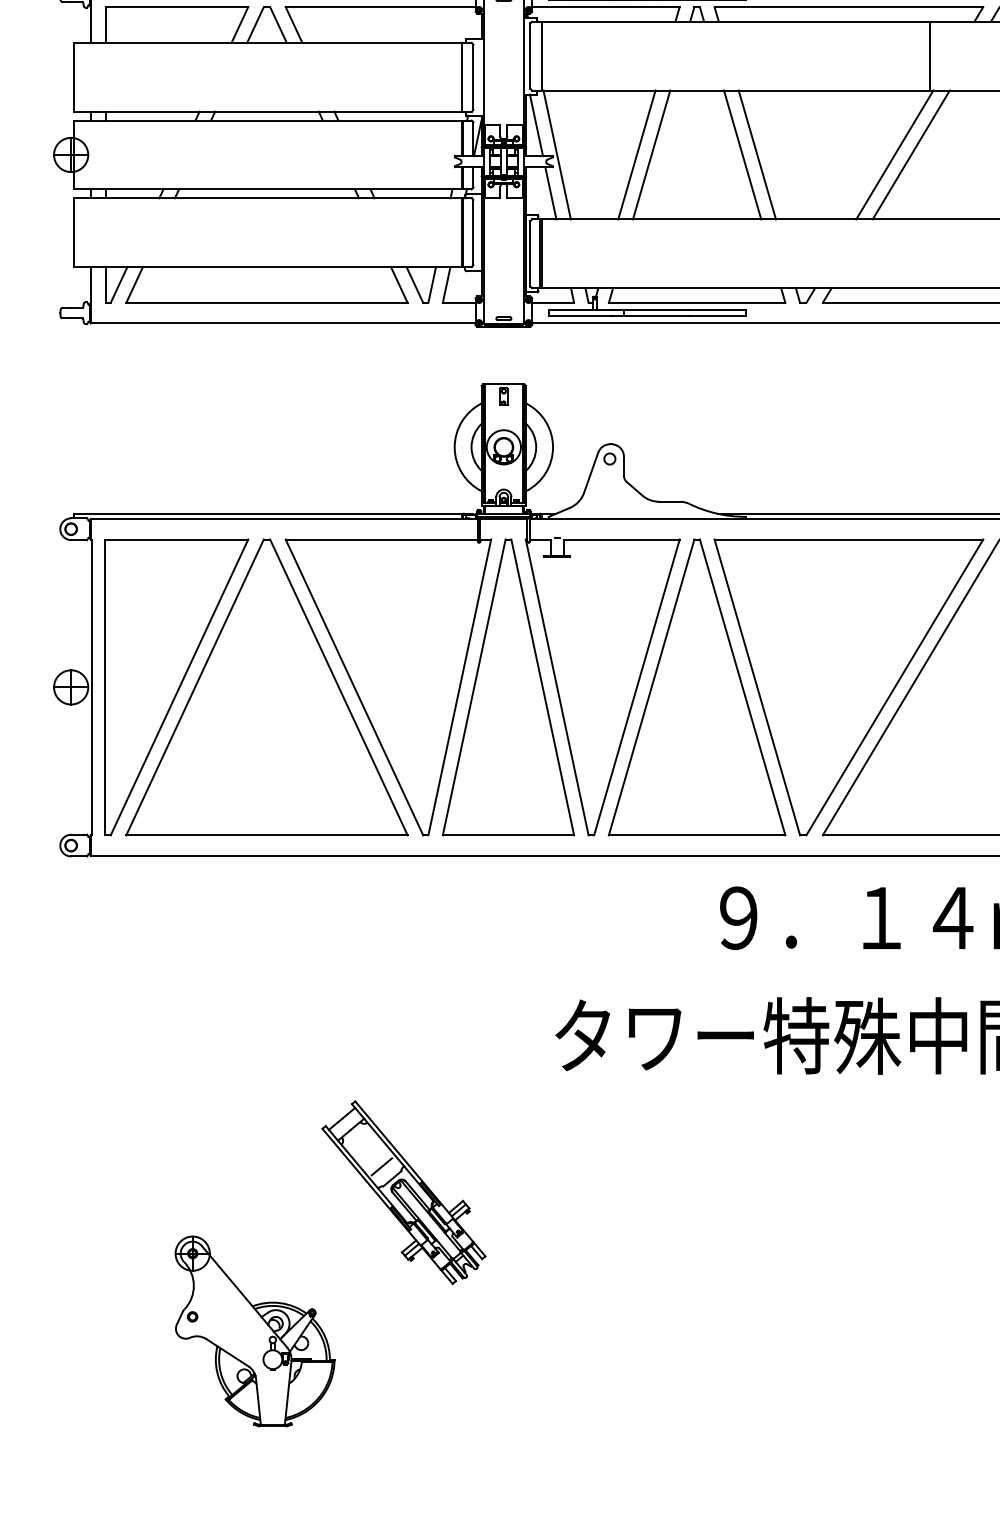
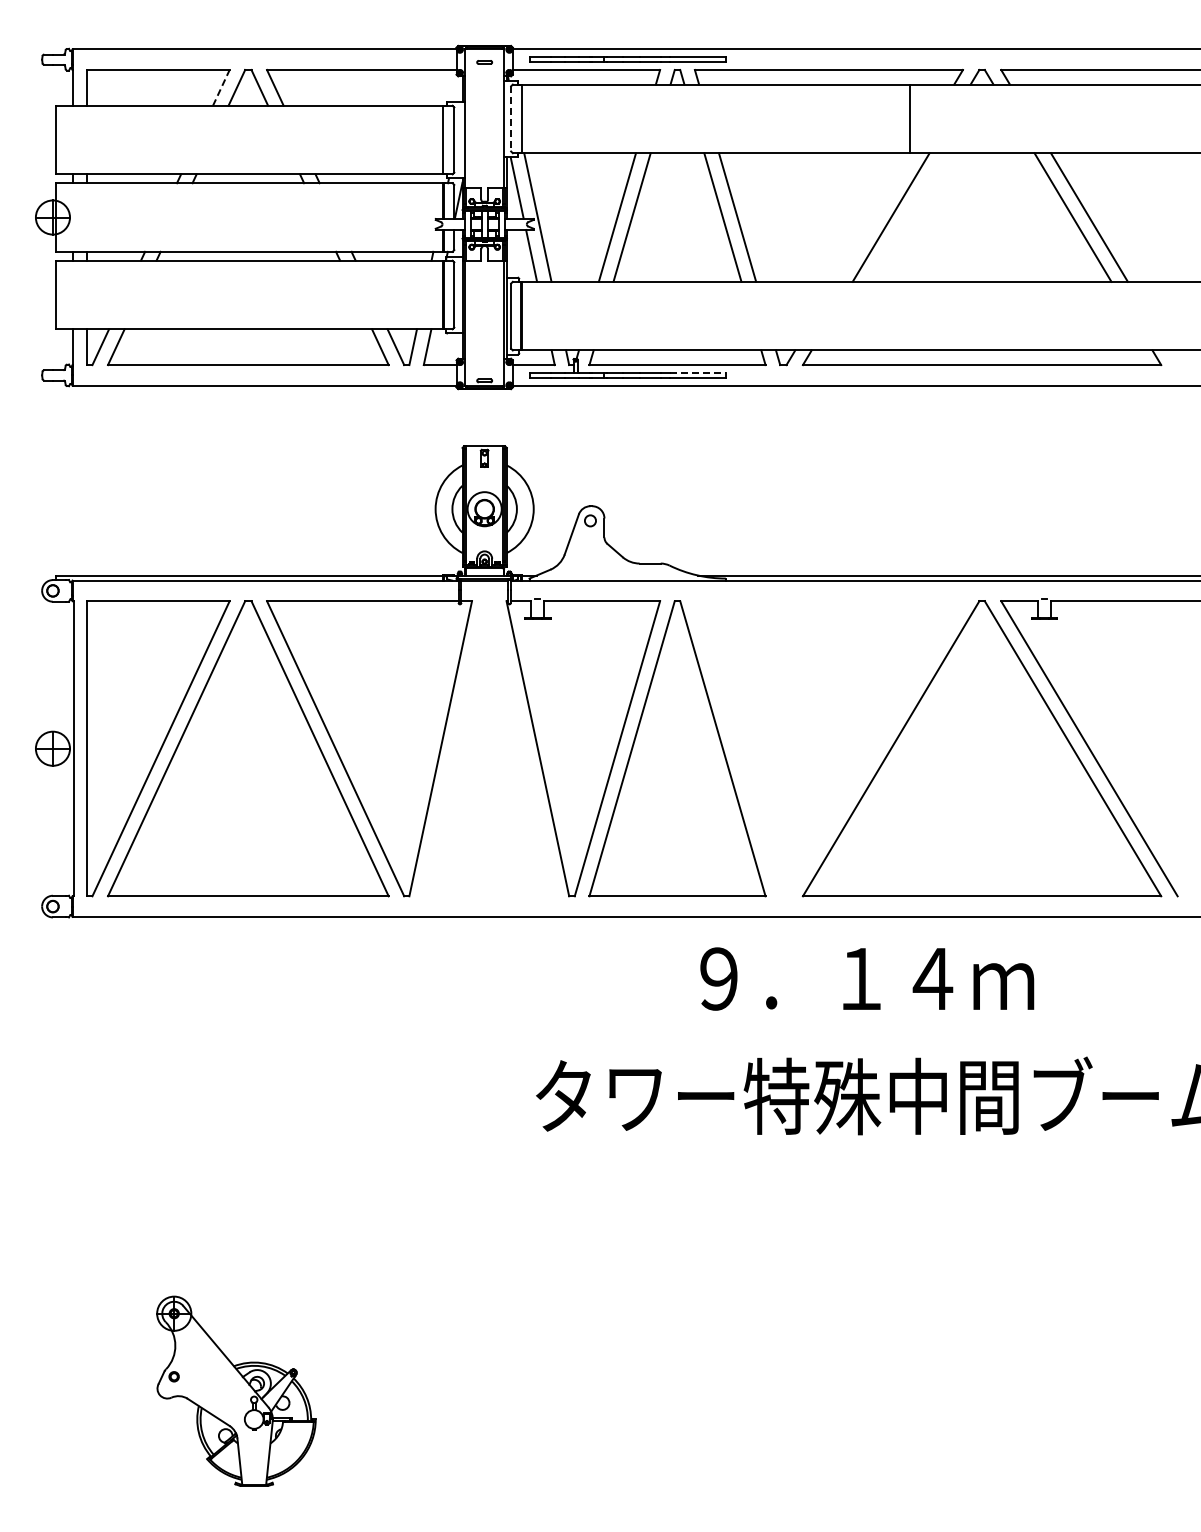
line: (240, 24) -> (221, 87), solid -> dashed
line: (530, 55) -> (511, 118), solid -> dashed
line: (894, 154) -> (874, 217), removed
line: (718, 310) -> (698, 372), solid -> dashed
part: (507, 687) -> (488, 748), removed
part: (848, 687) -> (828, 748), removed
part: (403, 1192) -> (384, 1252), removed

